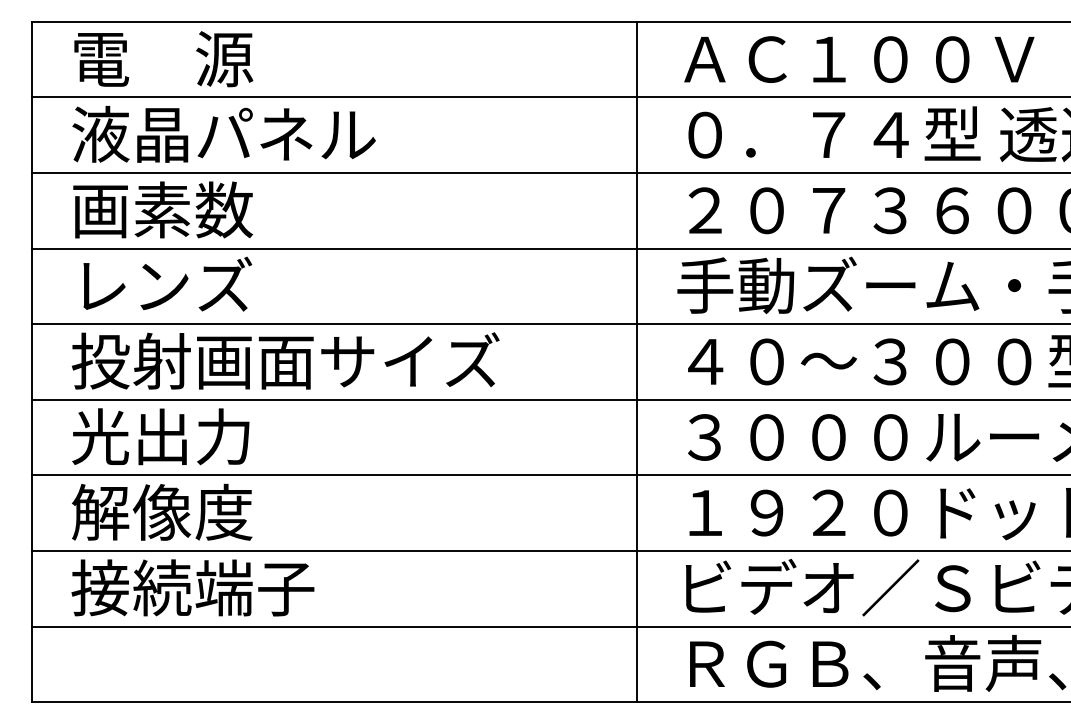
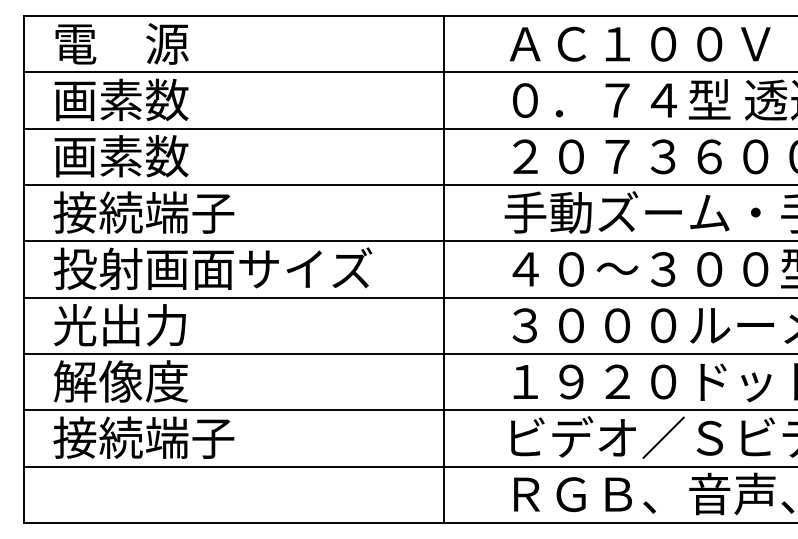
text: (223, 133) -> (166, 99), 液晶パネル -> 画素数
text: (192, 285) -> (143, 212), レンズ -> 接続端子
line: (636, 362) -> (444, 269), moved

